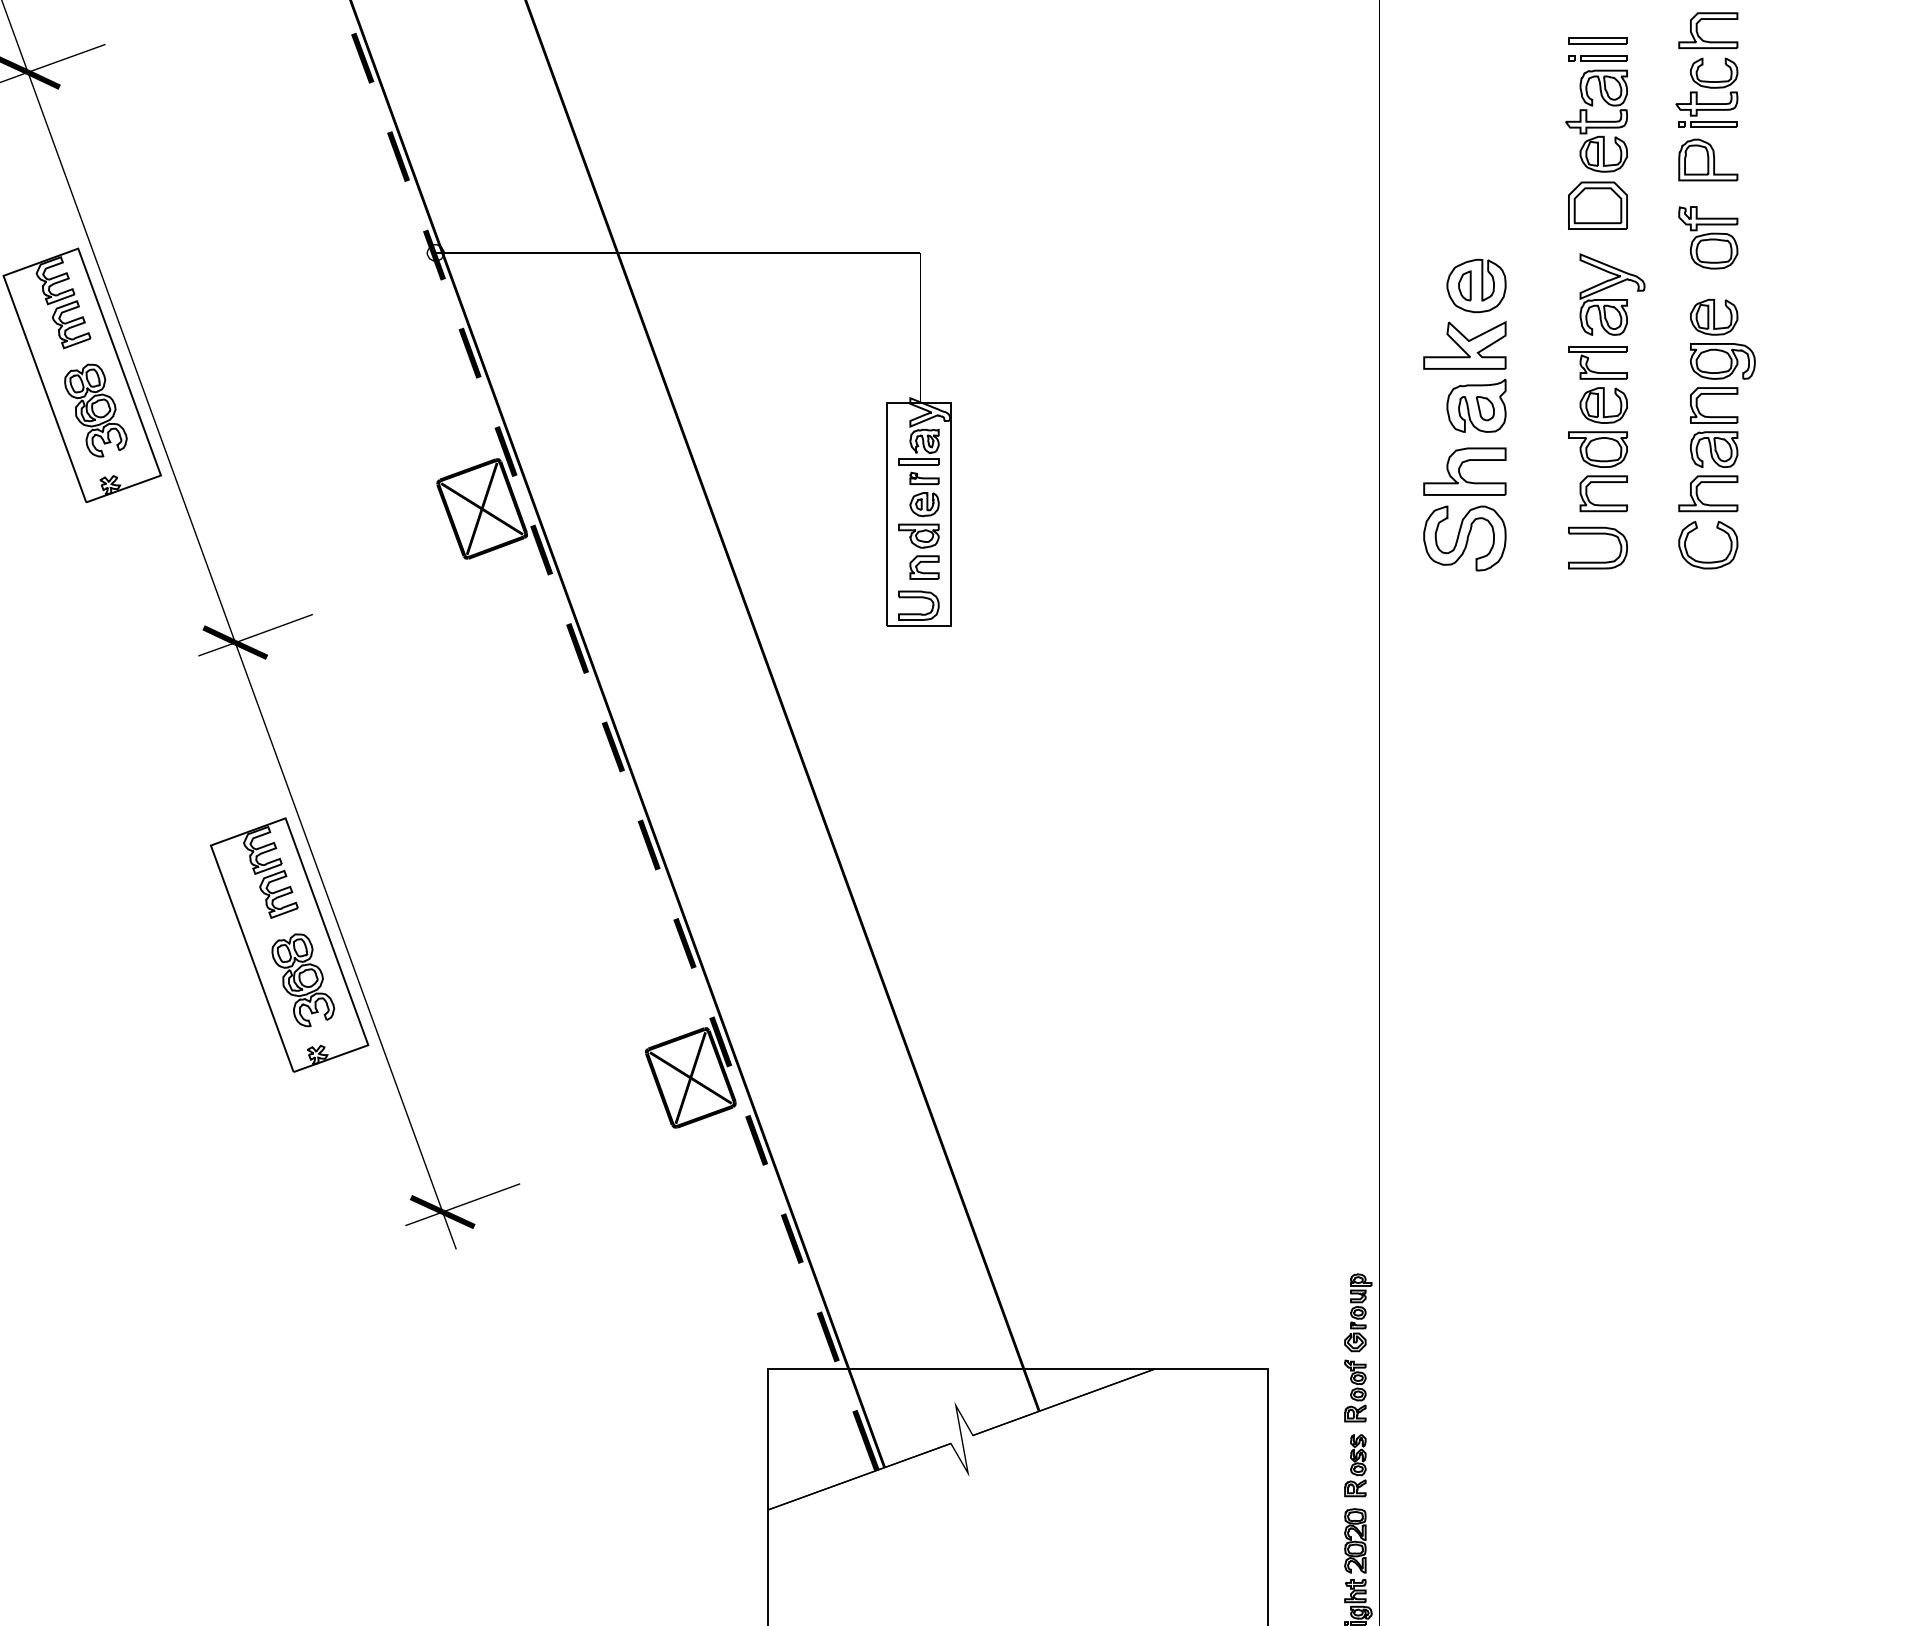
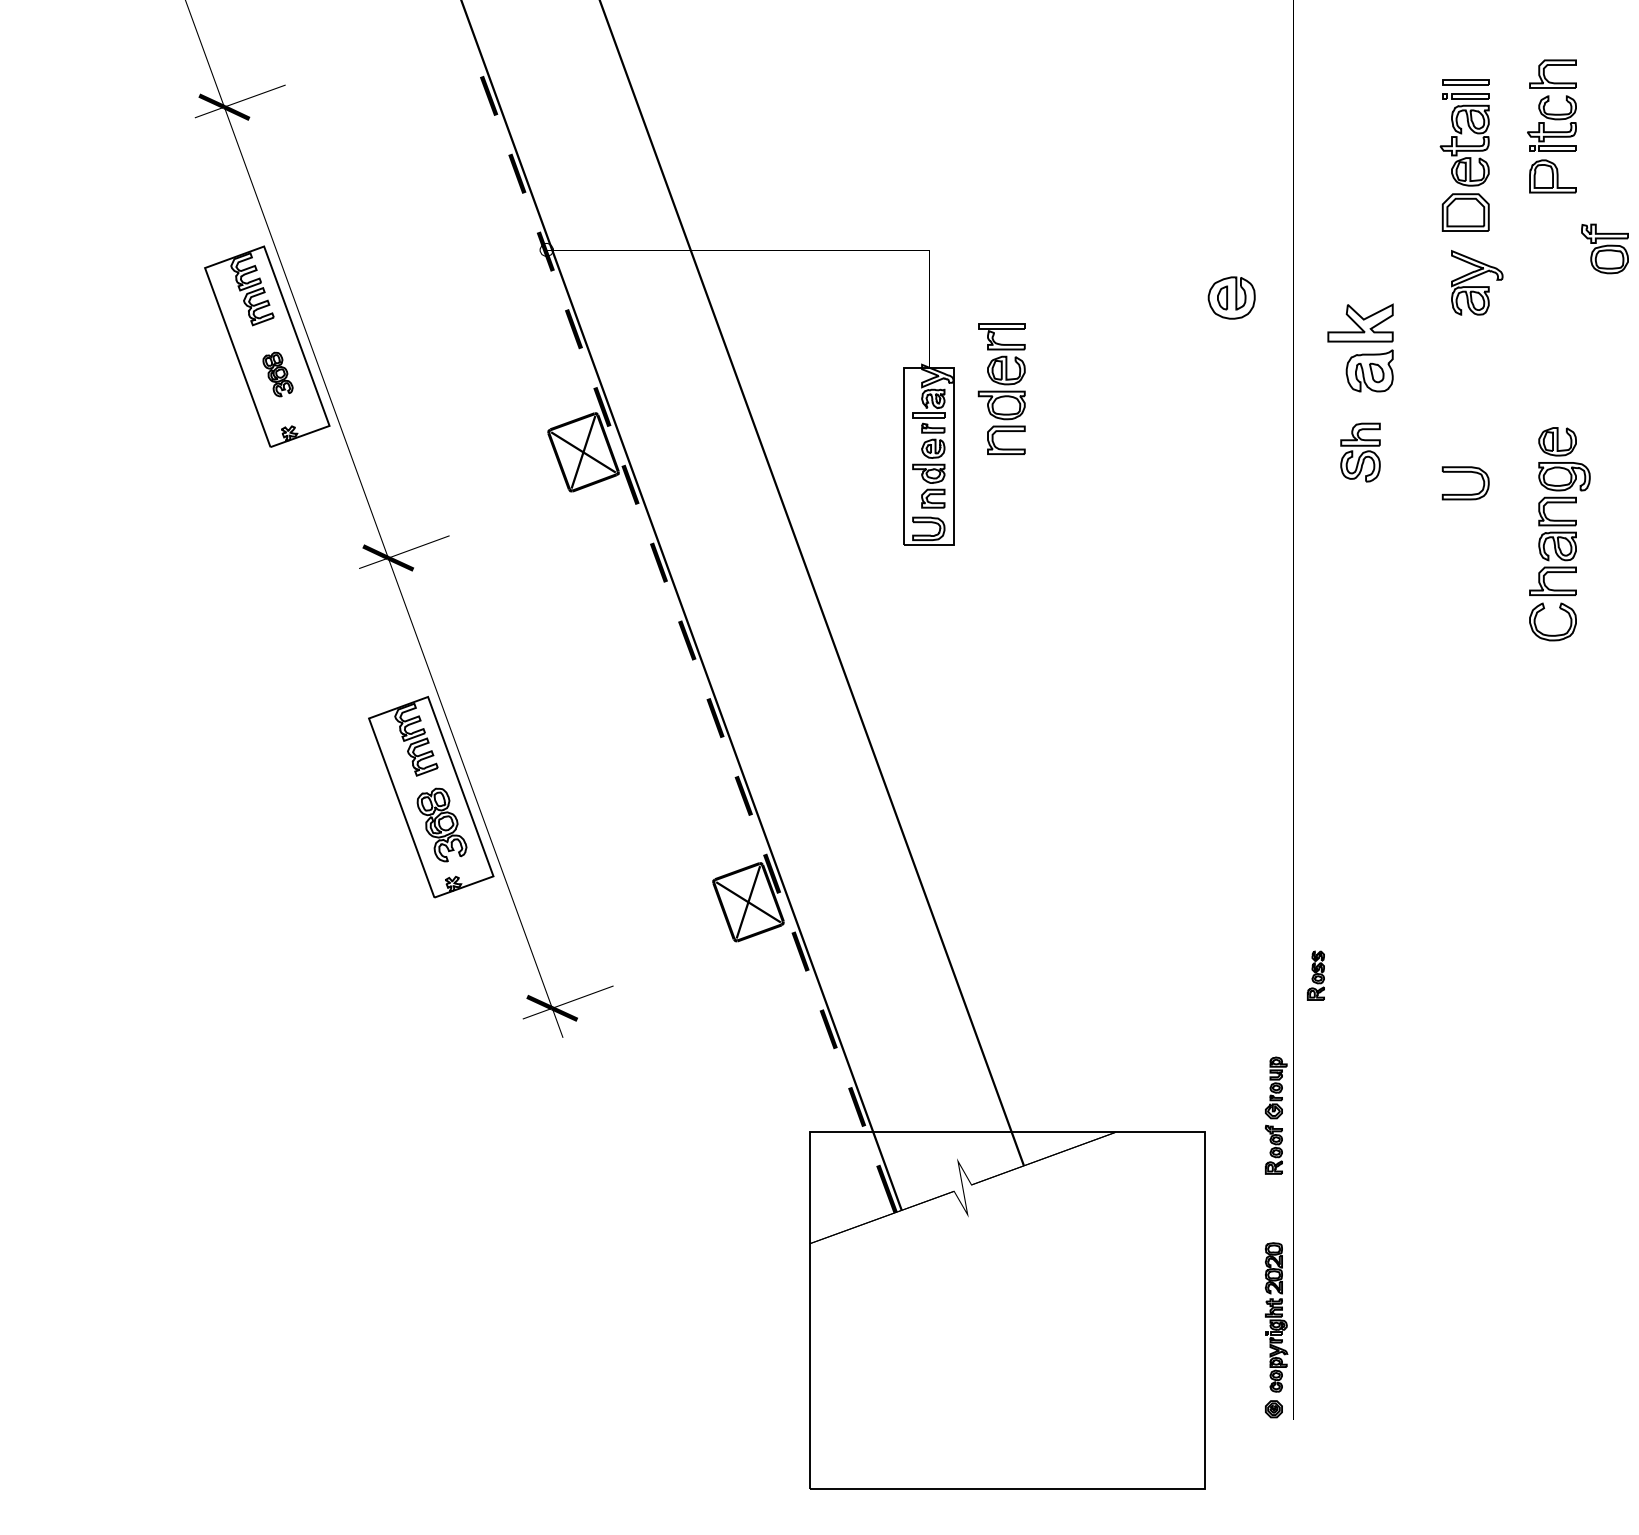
part: (1707, 237) -> (1604, 248), moved
part: (1476, 285) -> (1231, 297), moved
part: (95, 410) -> (277, 374), size x0.6
part: (1597, 428) -> (1001, 388), moved
part: (1716, 434) -> (1559, 534), moved
part: (1464, 509) -> (1360, 452), size x0.6
part: (1354, 1465) -> (1315, 975), moved

